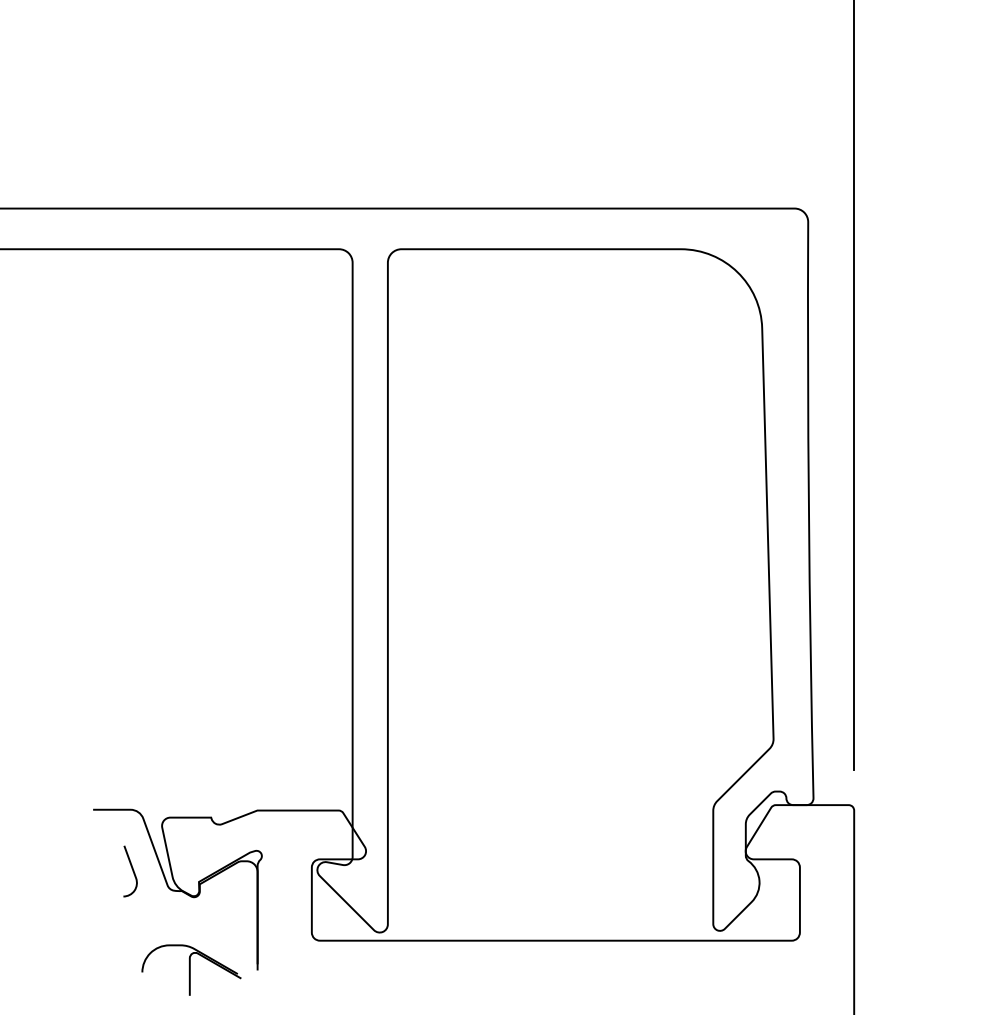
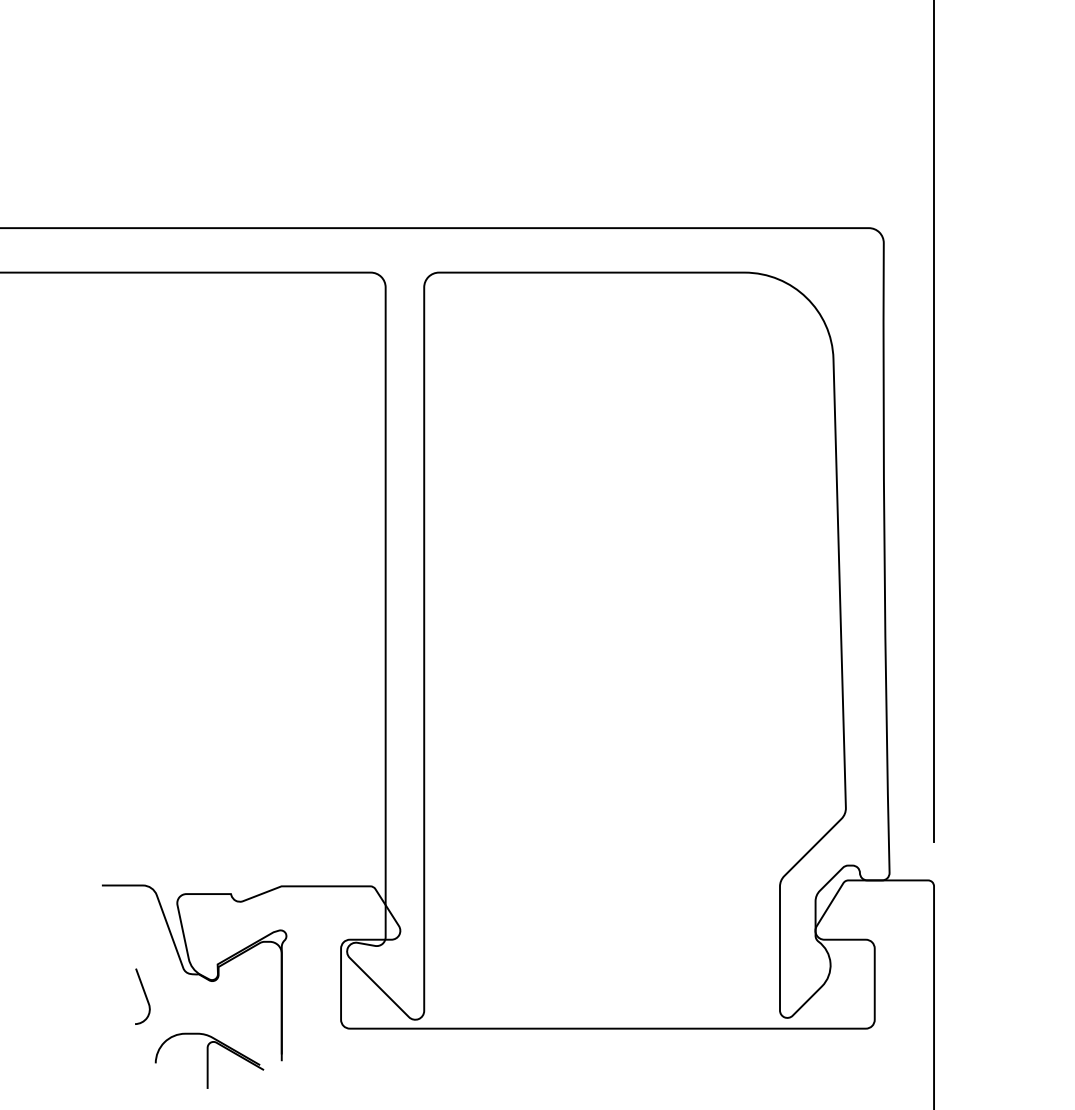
curve: (132, 871) -> (144, 996), moved

